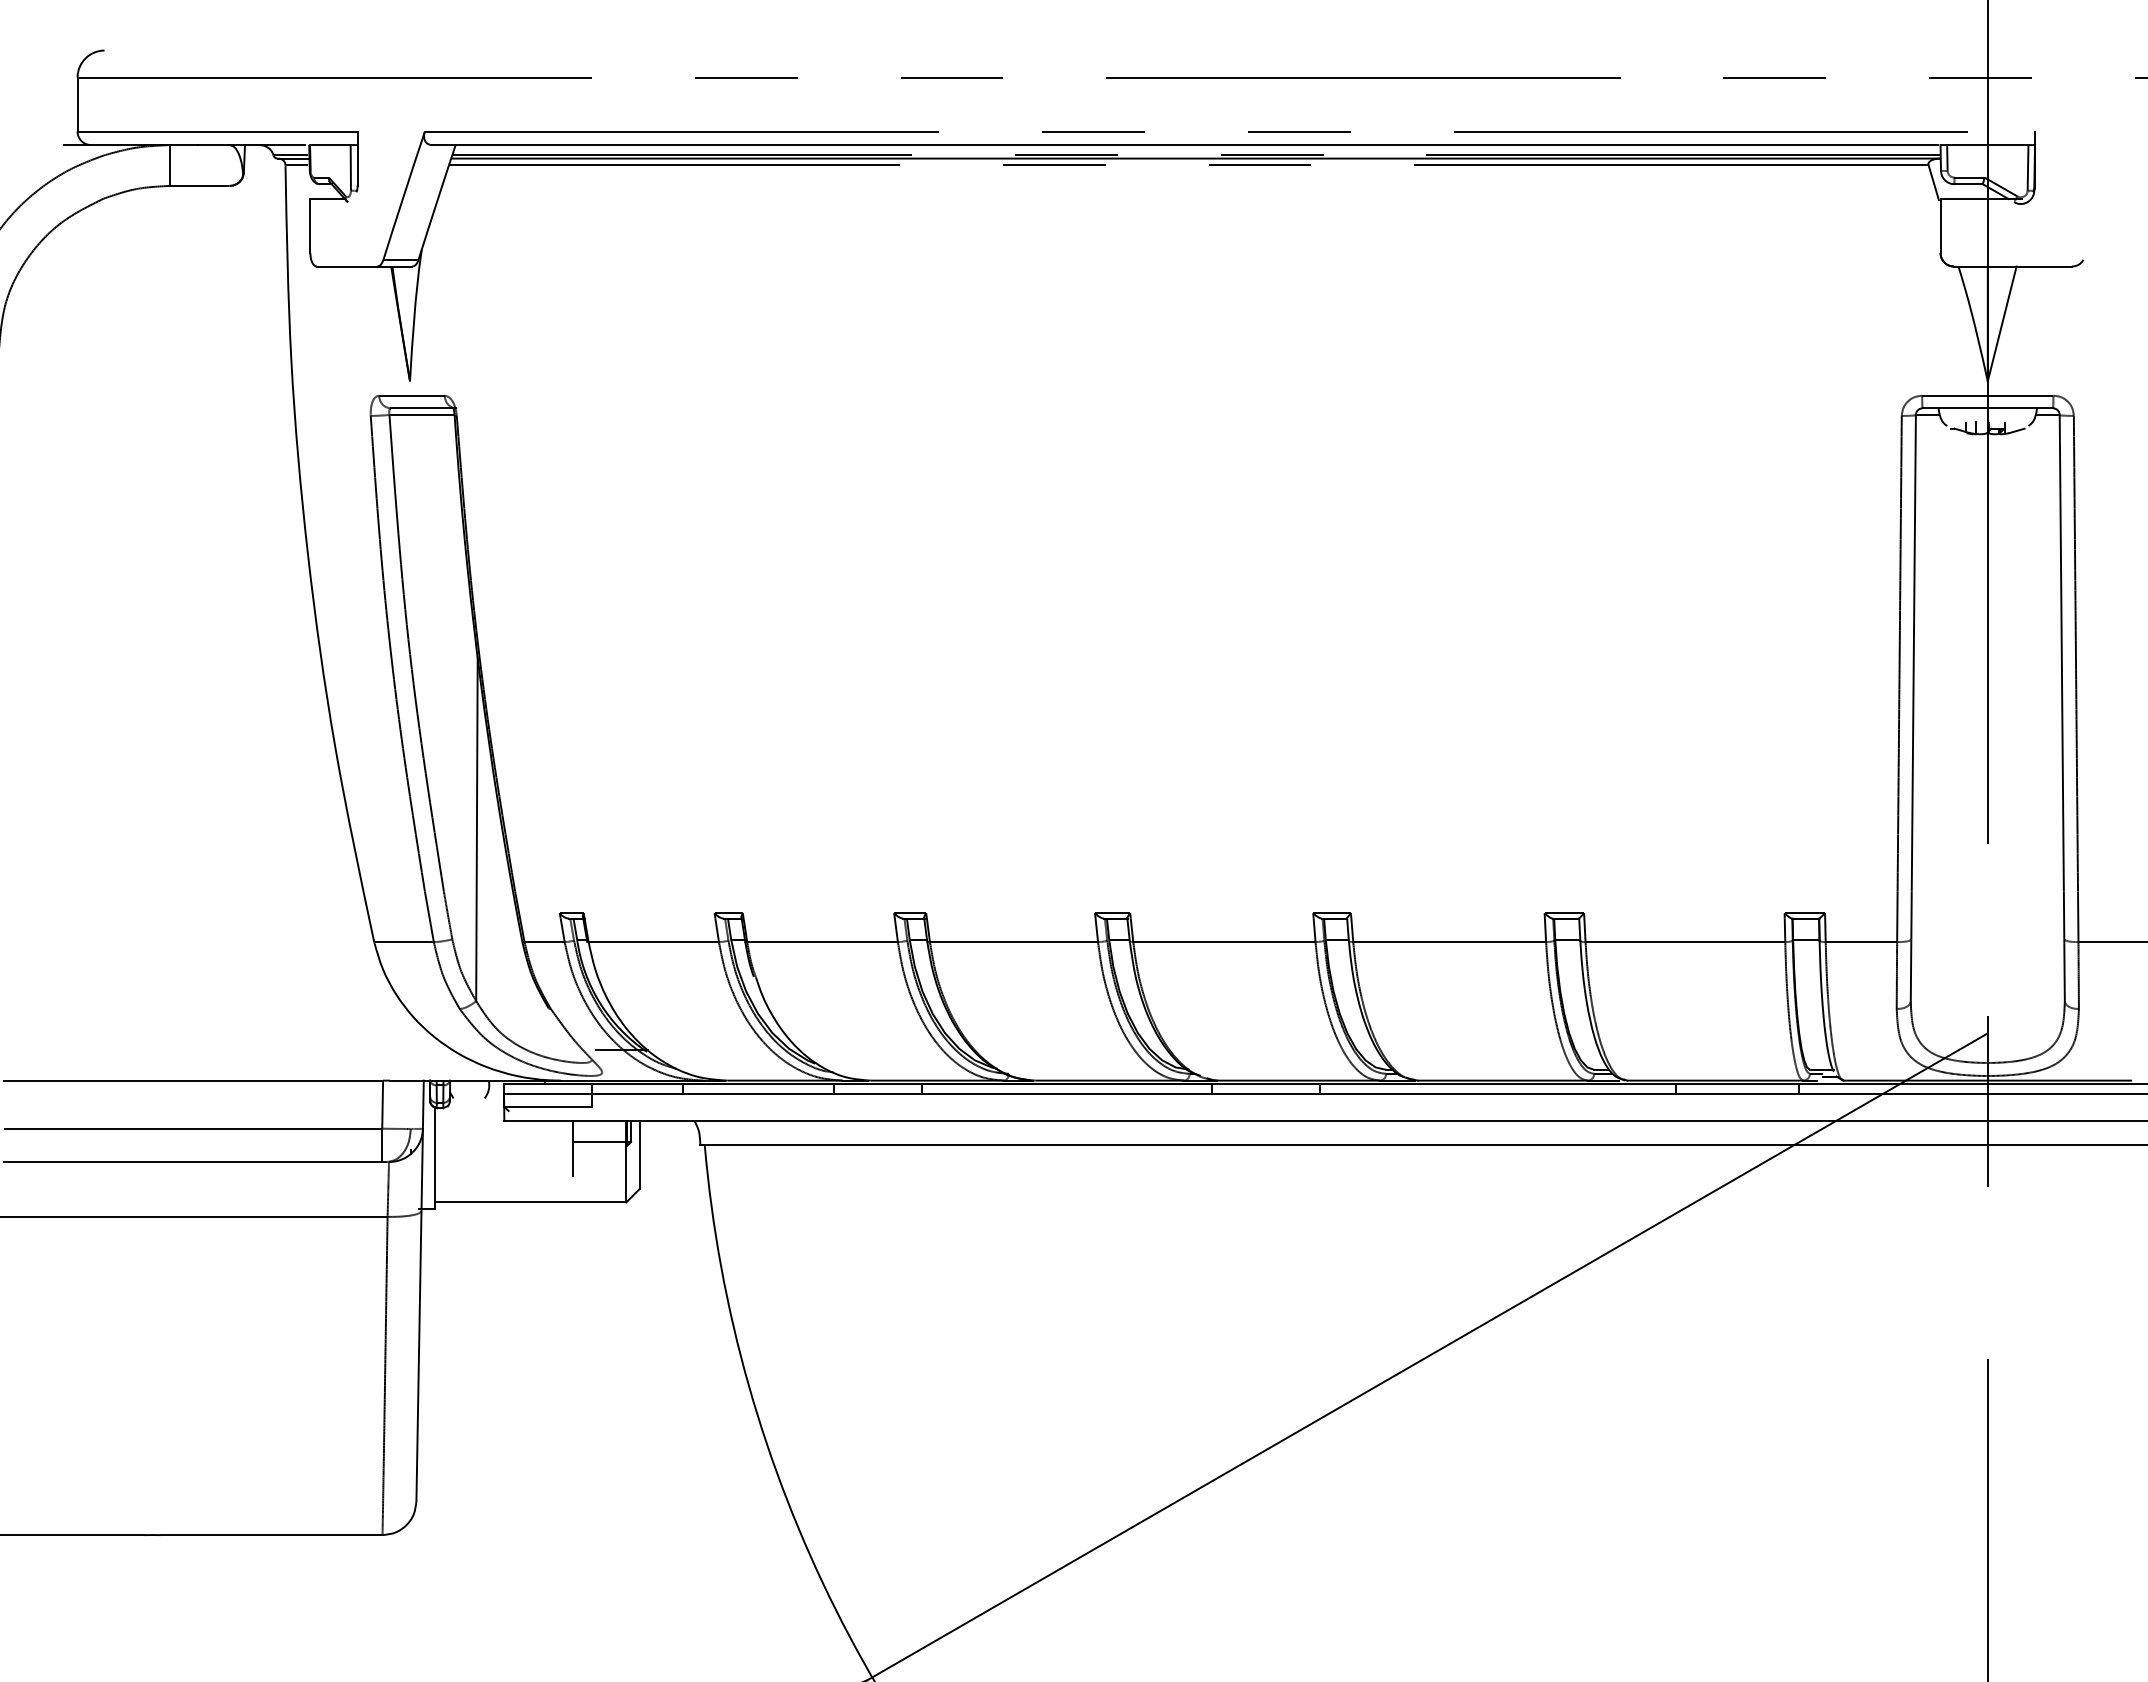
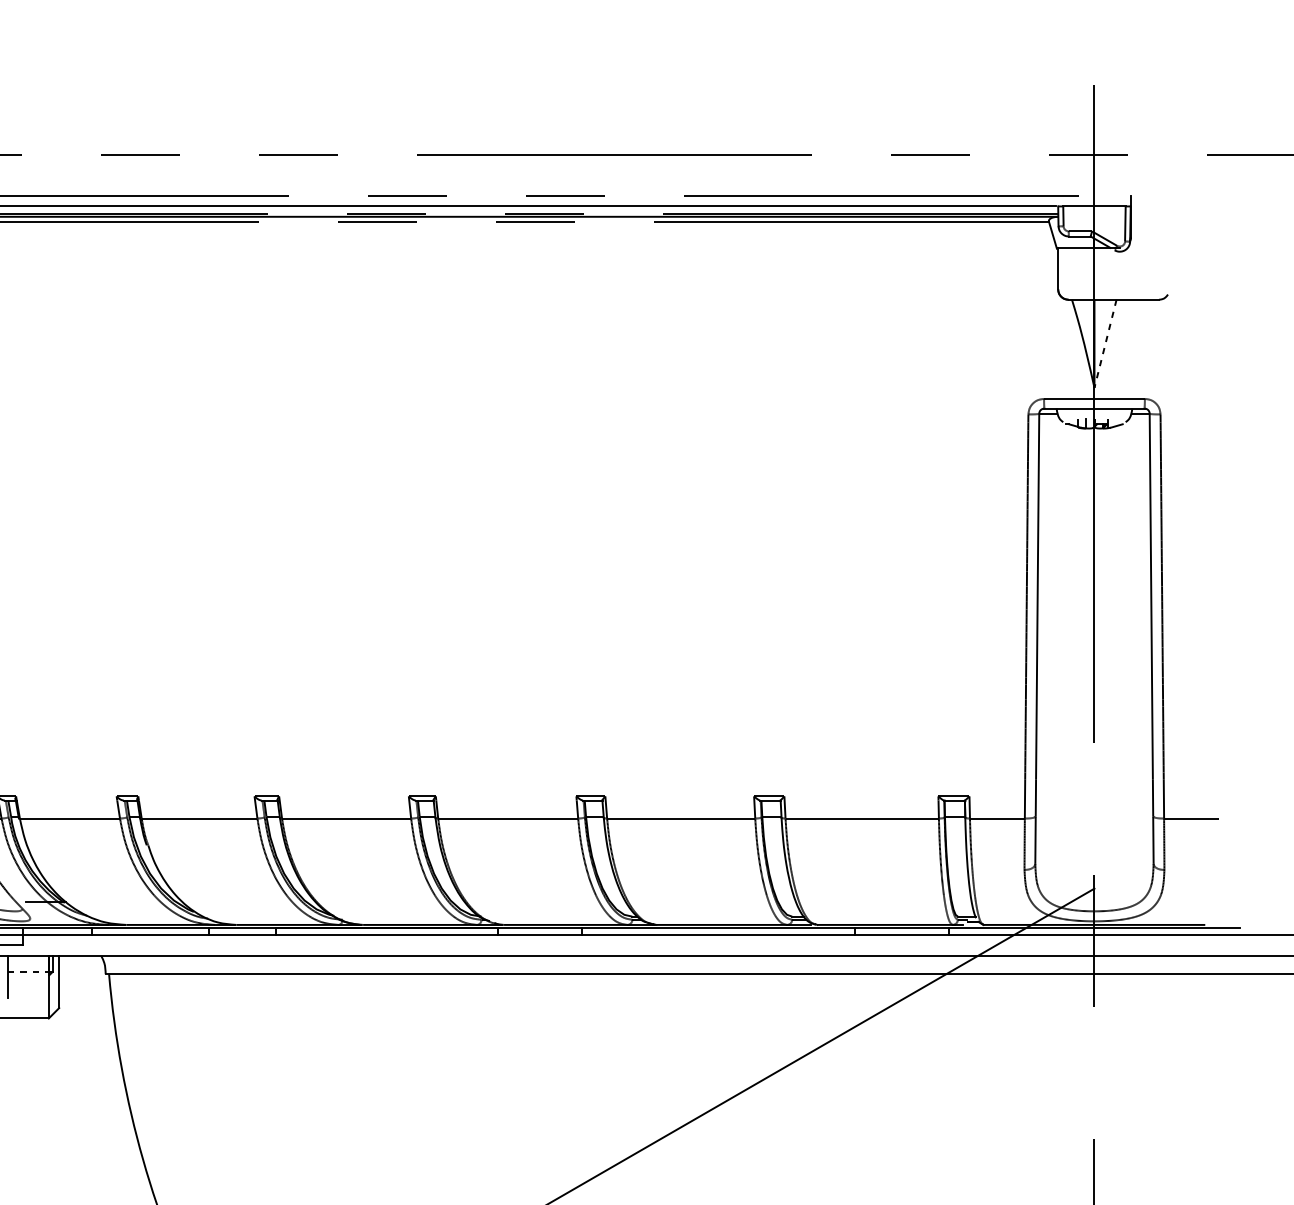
line: (2002, 324) -> (1105, 344), solid -> dashed
line: (600, 1142) -> (29, 972), solid -> dashed

